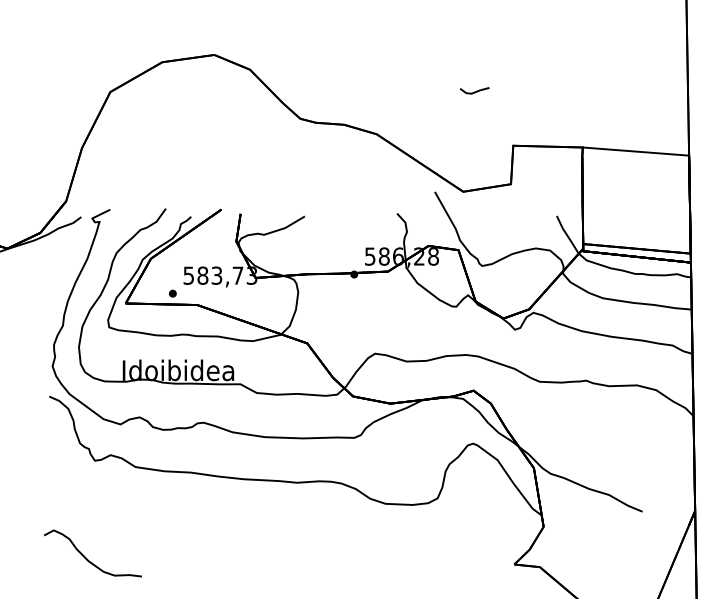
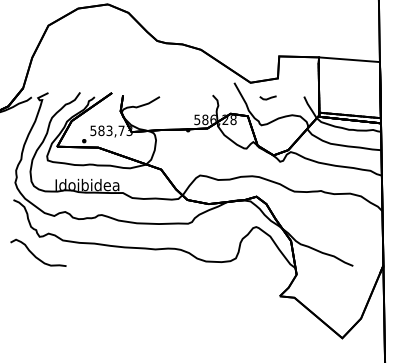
line: (475, 90) -> (268, 97), moved
curve: (87, 557) -> (35, 255), moved

